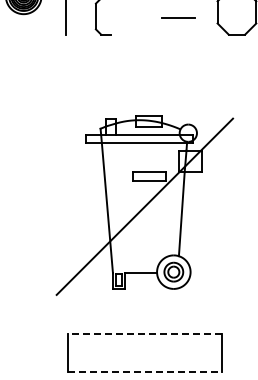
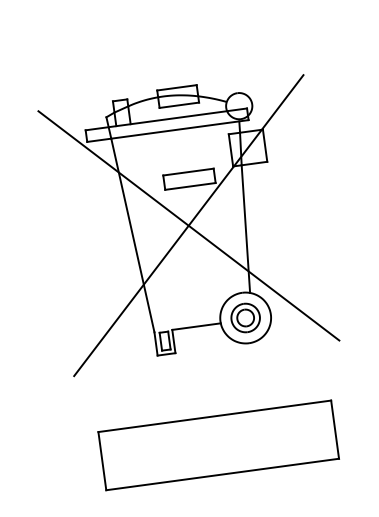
line: (144, 206) -> (188, 225), added
line: (144, 333) -> (214, 416), dashed -> solid
line: (145, 372) -> (223, 474), dashed -> solid

